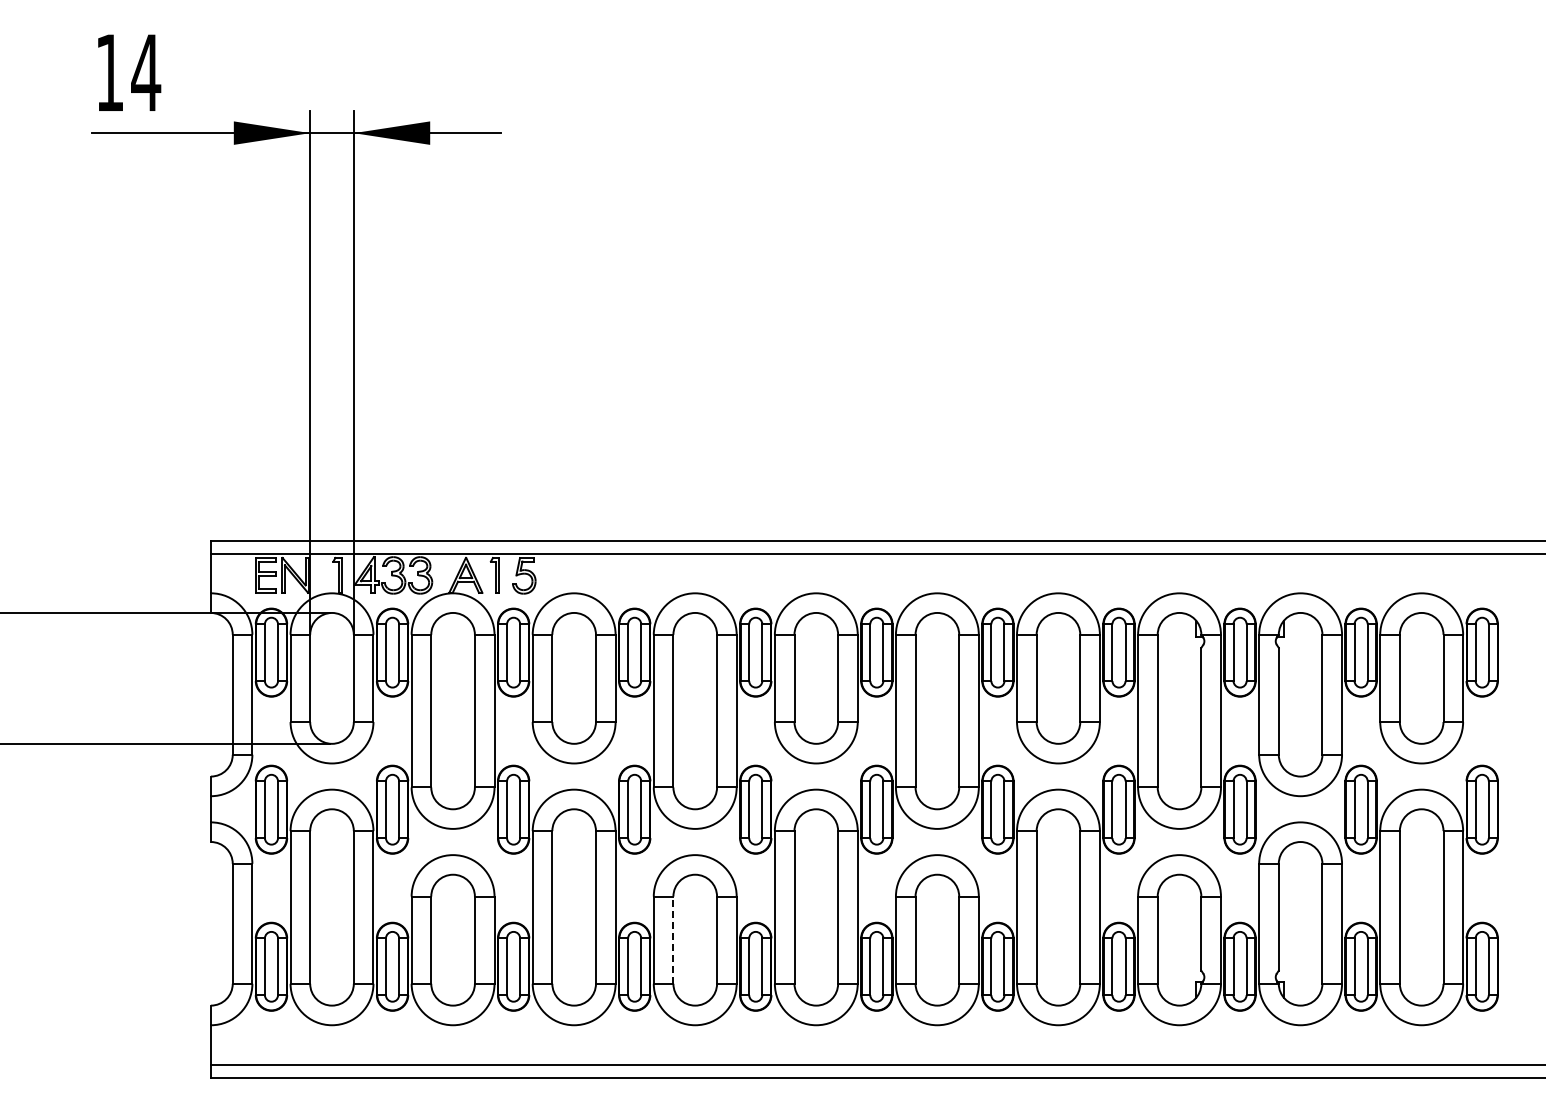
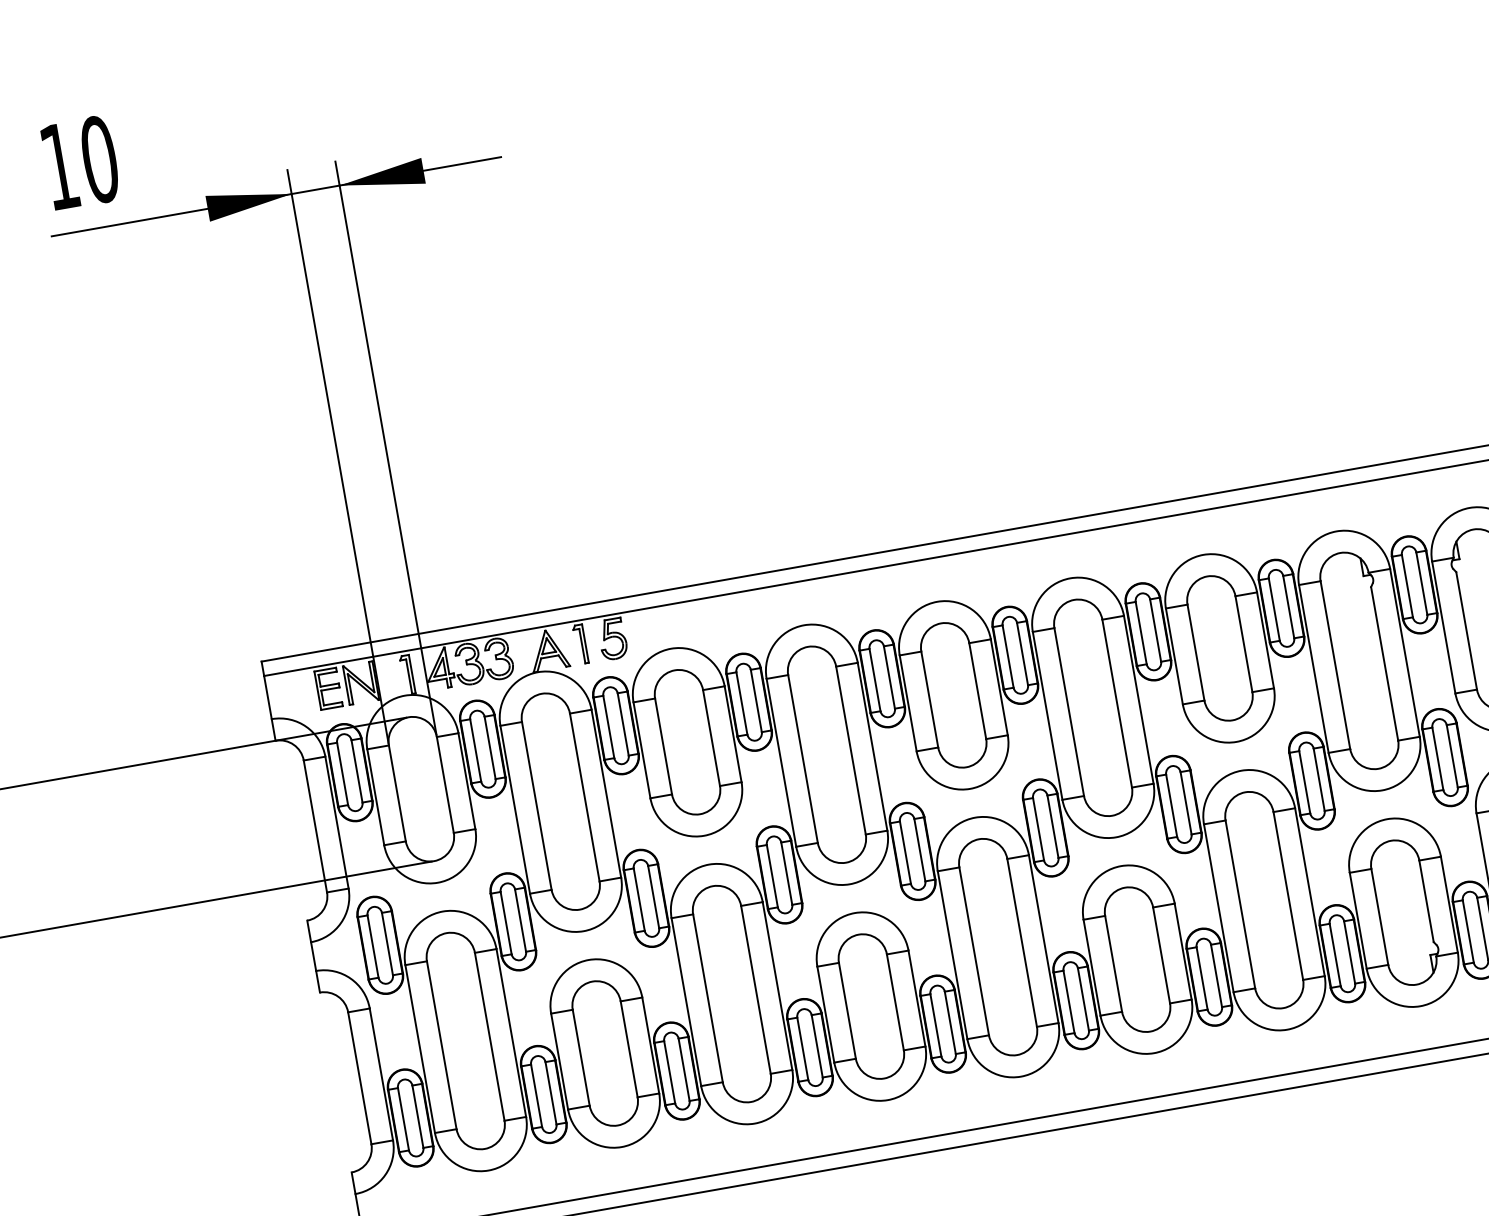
text: (146, 72) -> (99, 159), 14 -> 10
line: (673, 940) -> (847, 1011), dashed -> solid

